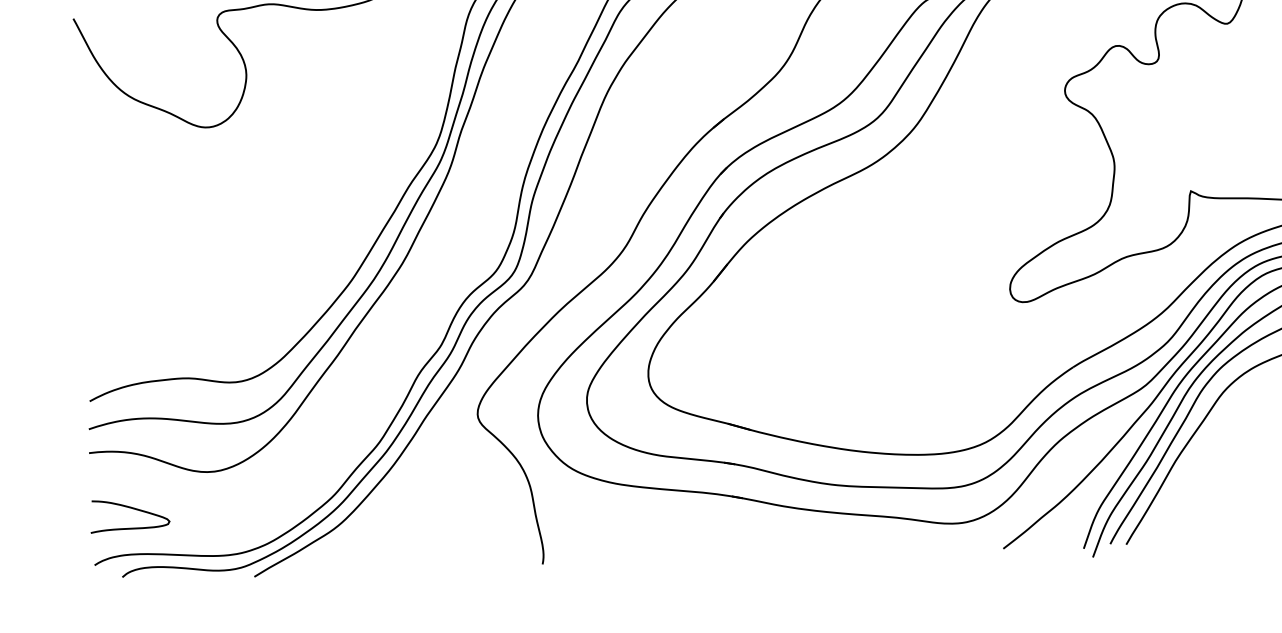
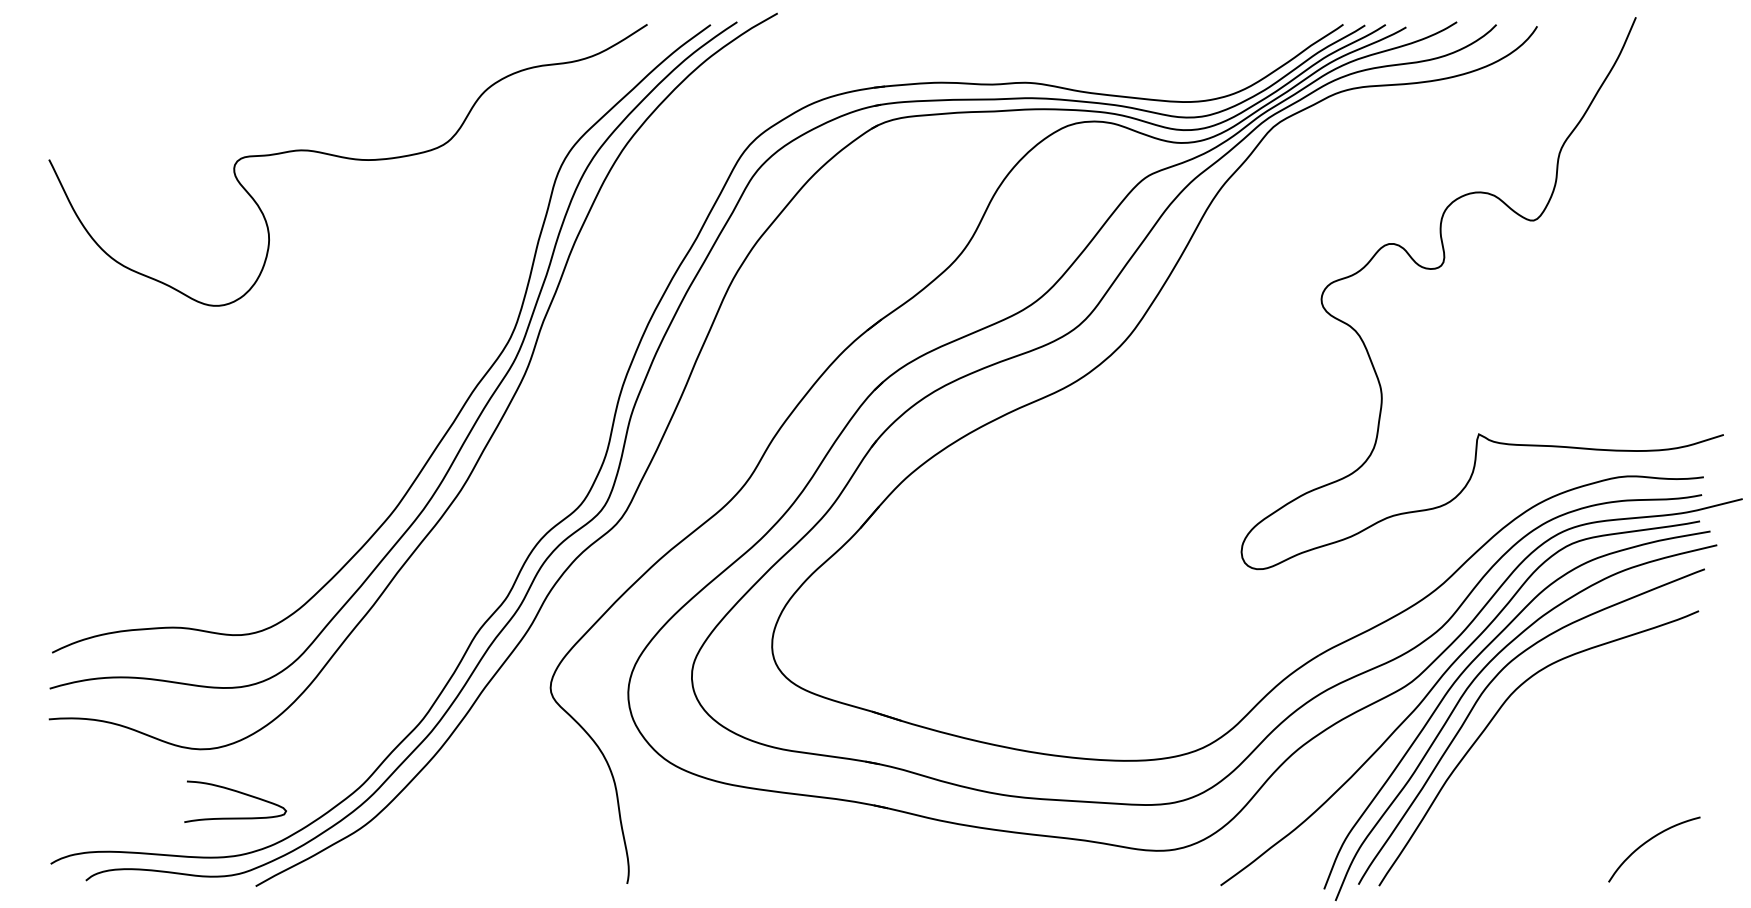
curve: (132, 509) -> (239, 793), moved

